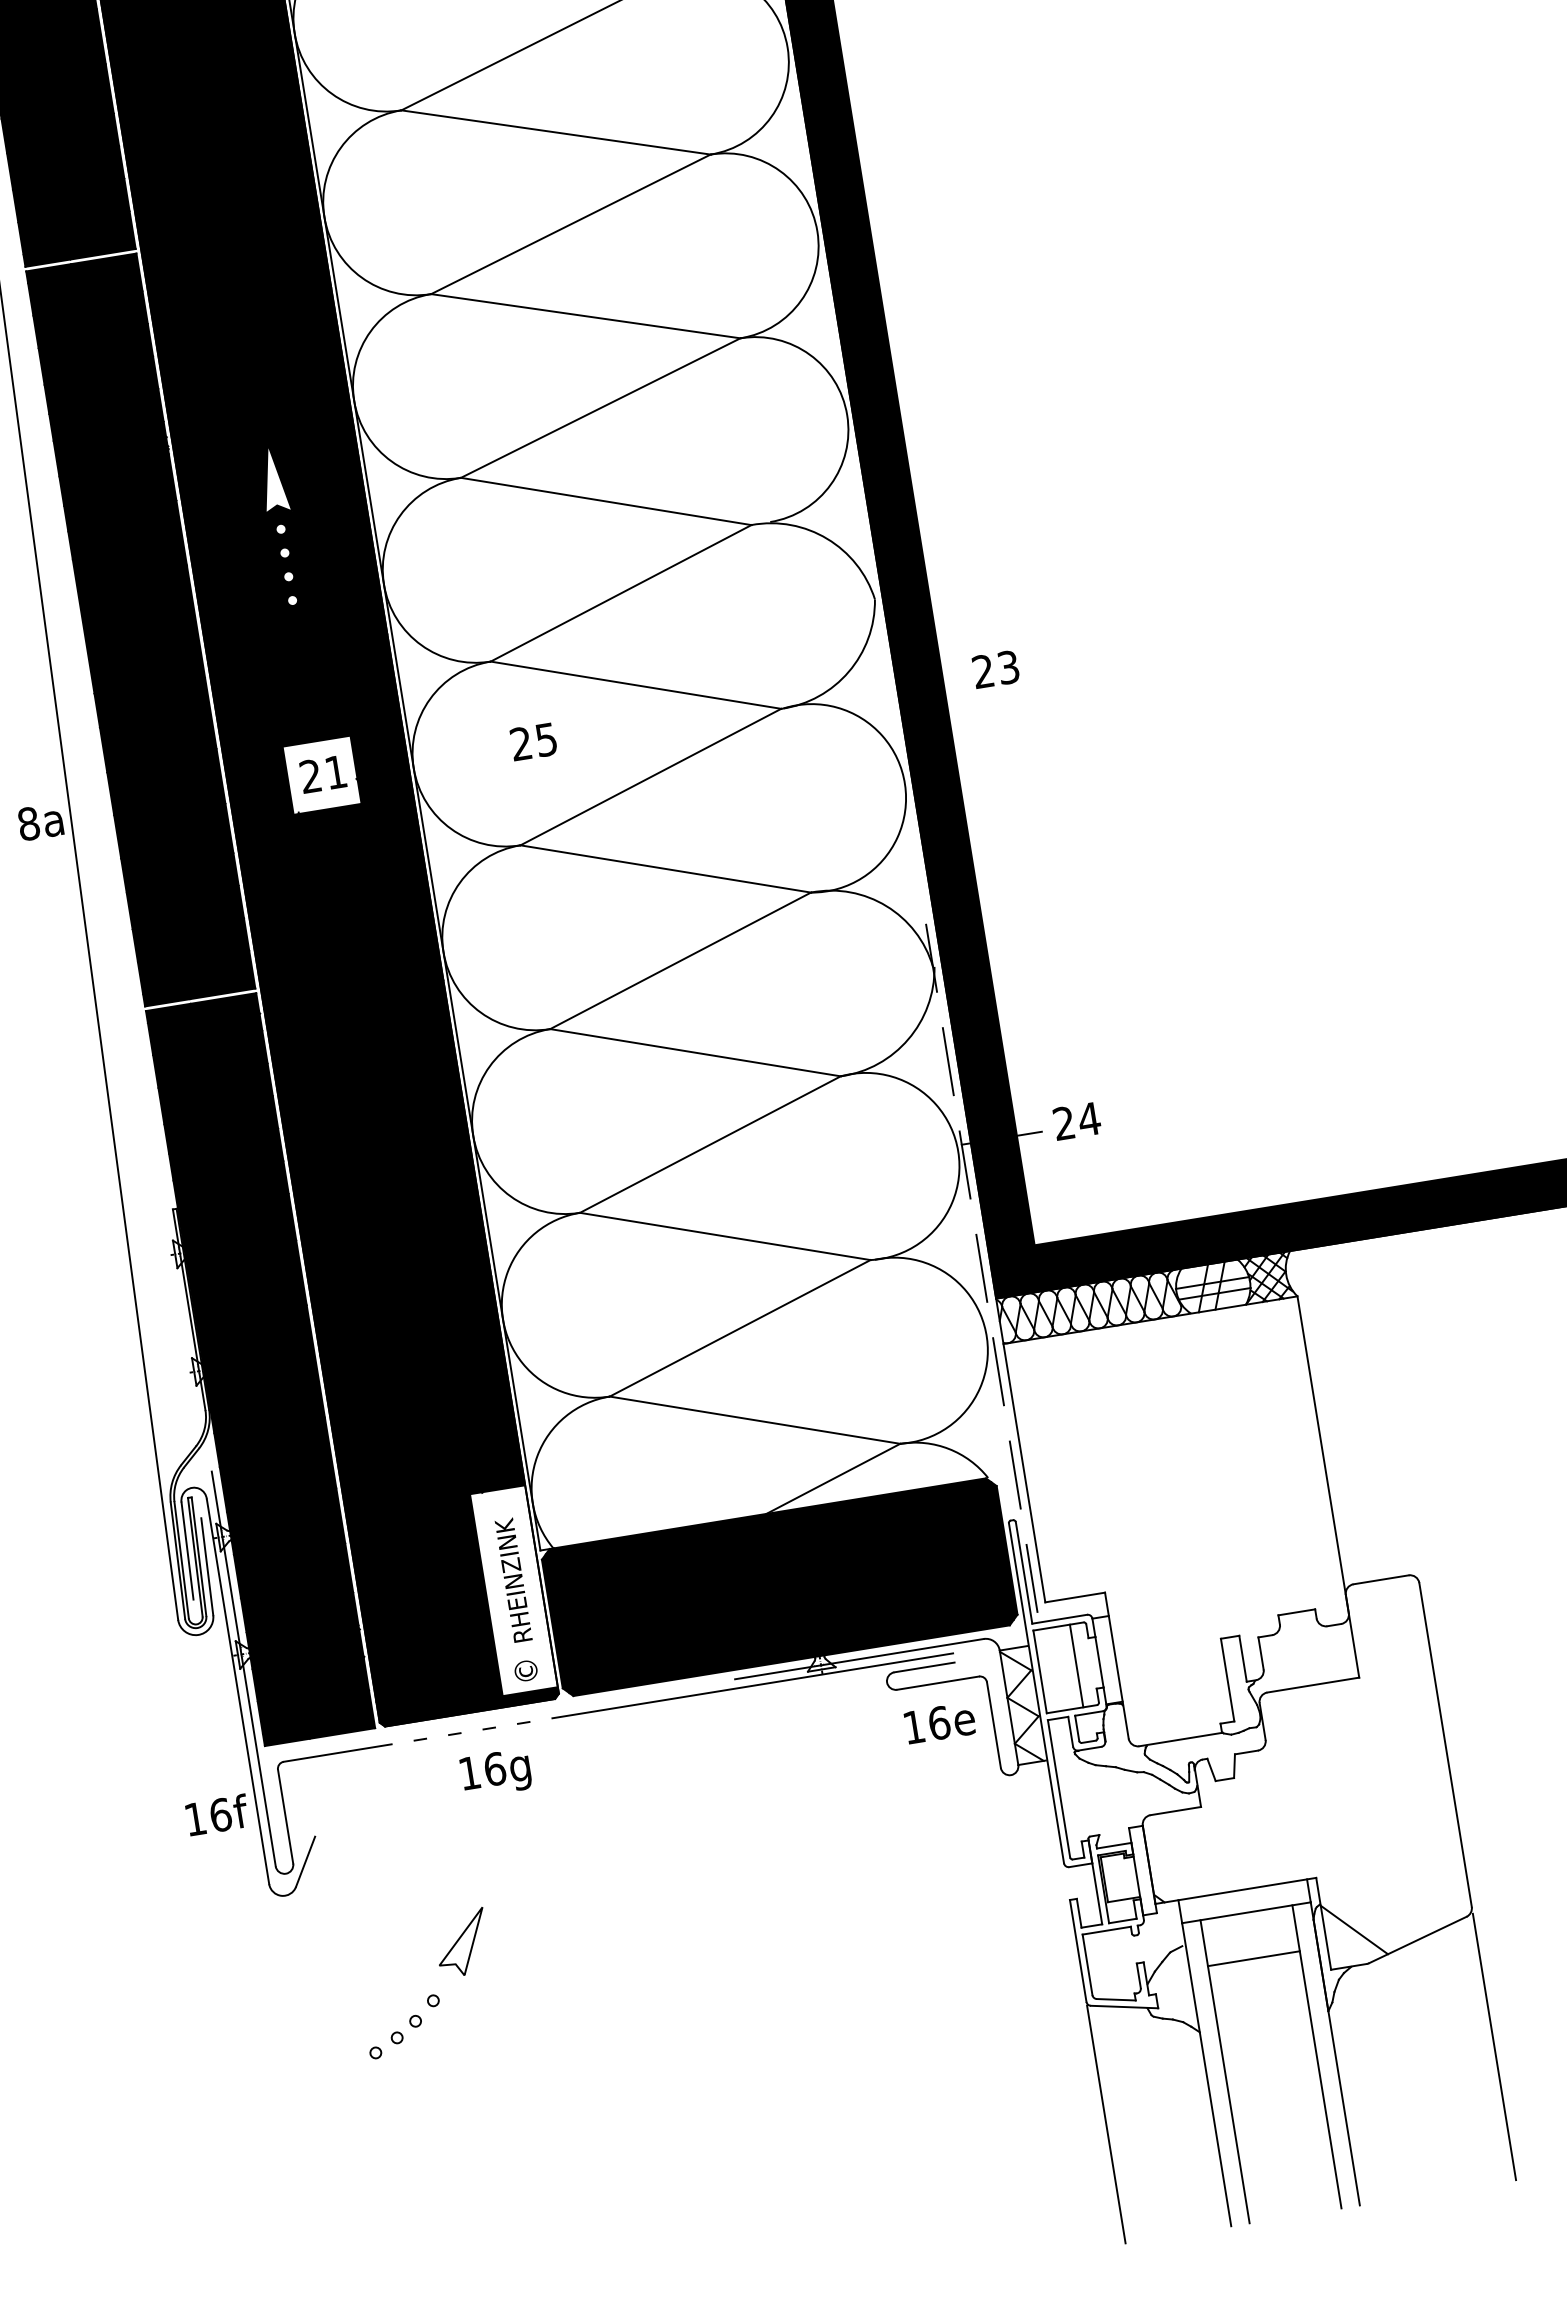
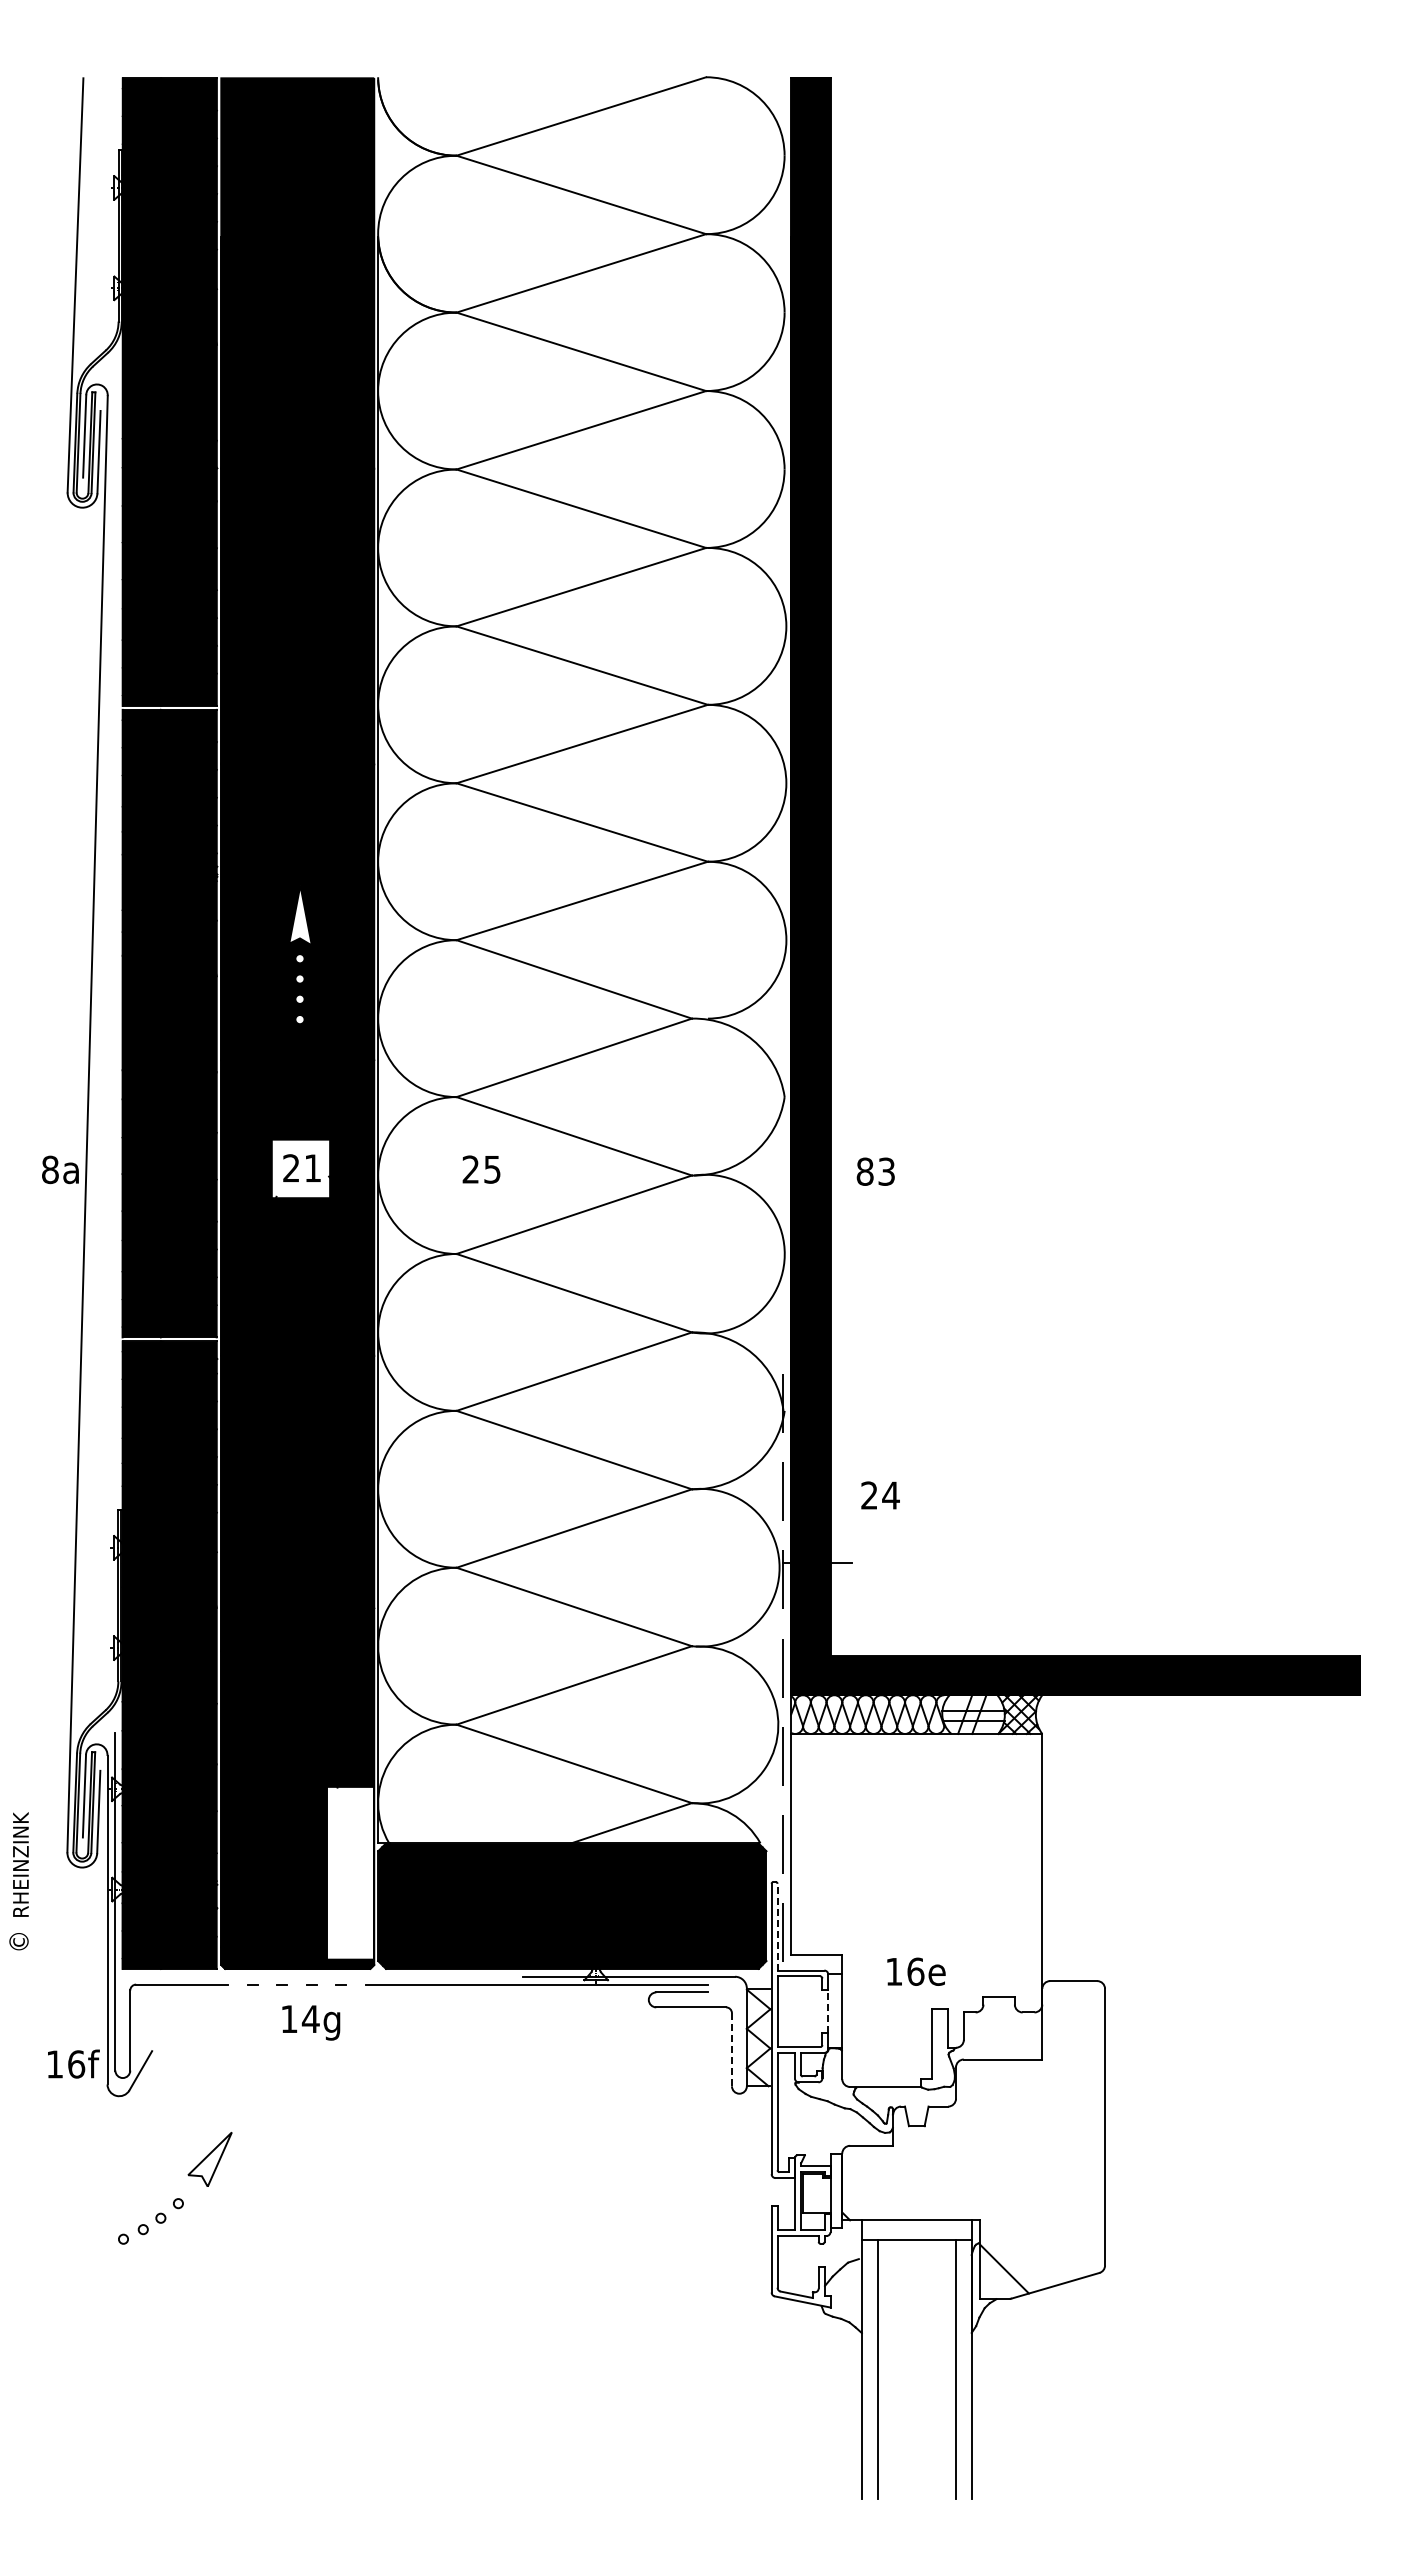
text: (982, 671) -> (864, 1171), 23 -> 83
text: (1077, 1121) -> (880, 1495), moved
line: (1023, 1572) -> (777, 1926), solid -> dashed
text: (514, 1600) -> (18, 1881), moved
line: (1099, 1661) -> (828, 2011), solid -> dashed
line: (1076, 1665) -> (808, 2011), removed
text: (940, 1722) -> (916, 1971), moved
line: (993, 1724) -> (731, 2049), solid -> dashed
text: (494, 1769) -> (310, 2019), 16g -> 14g
text: (217, 1814) -> (73, 2063), moved
line: (1253, 1959) -> (916, 2279), removed
part: (430, 1995) -> (176, 2198), moved
line: (1494, 2046) -> (1105, 2384), removed
line: (1105, 2123) -> (771, 2396), removed

